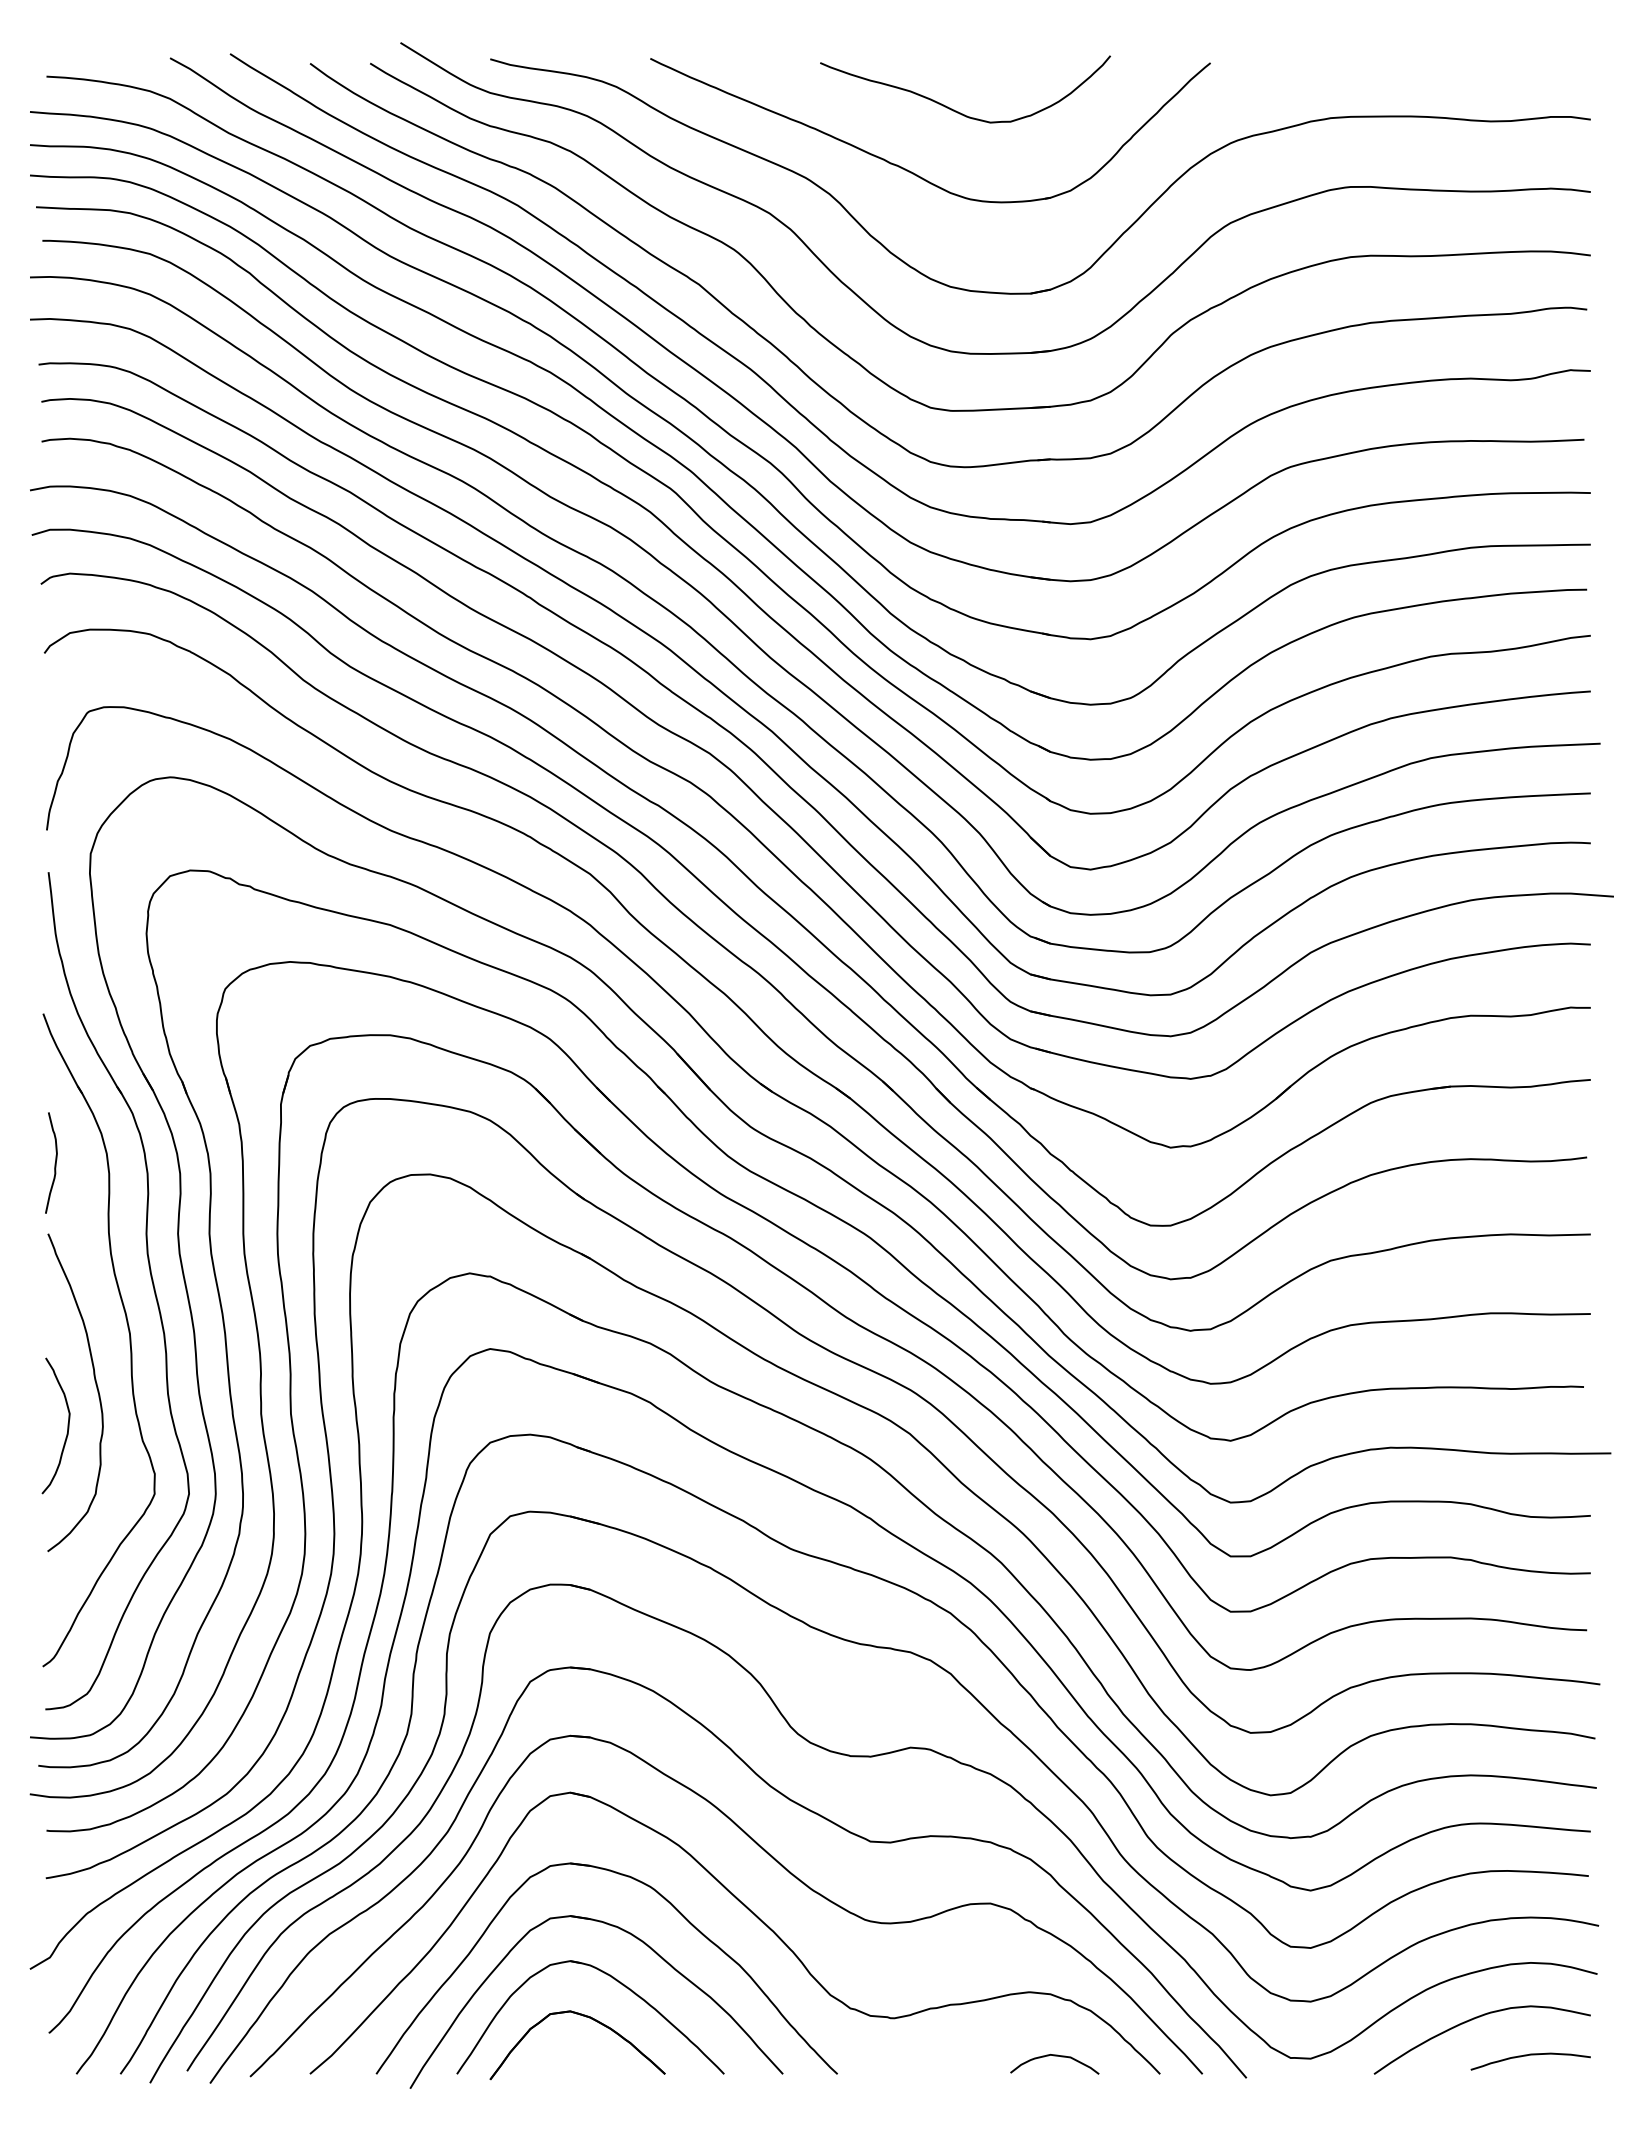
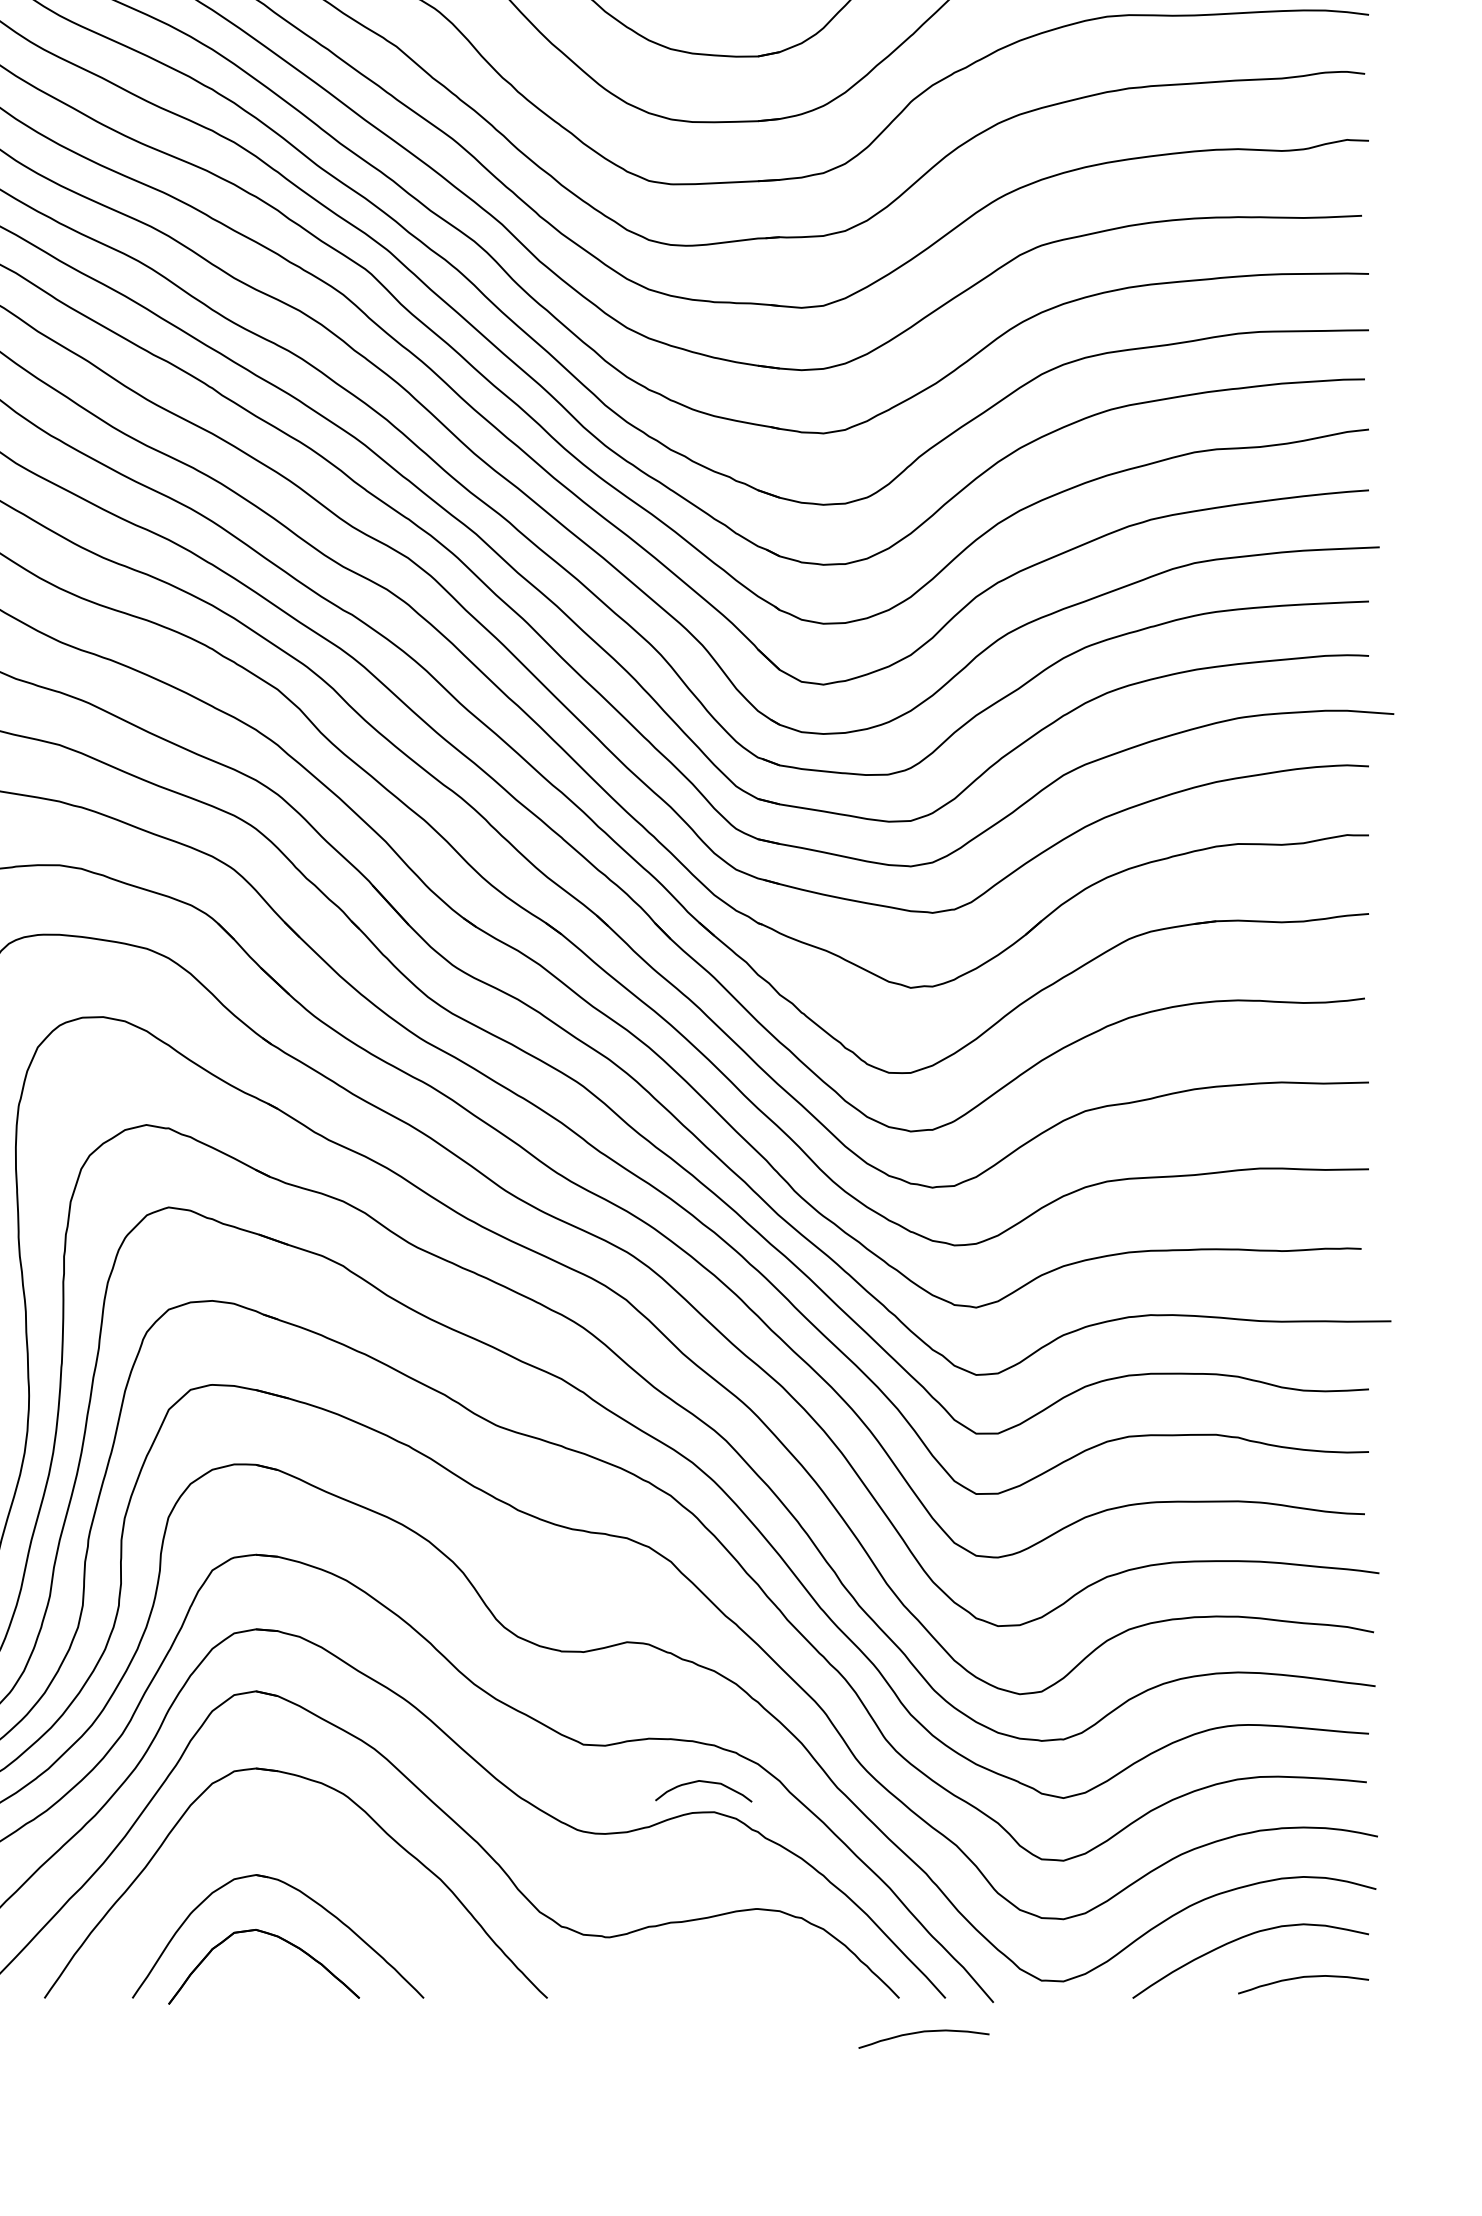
part: (637, 1939) -> (329, 1851), removed
curve: (1054, 2056) -> (703, 1782), moved
curve: (1182, 2105) -> (923, 2032), added

